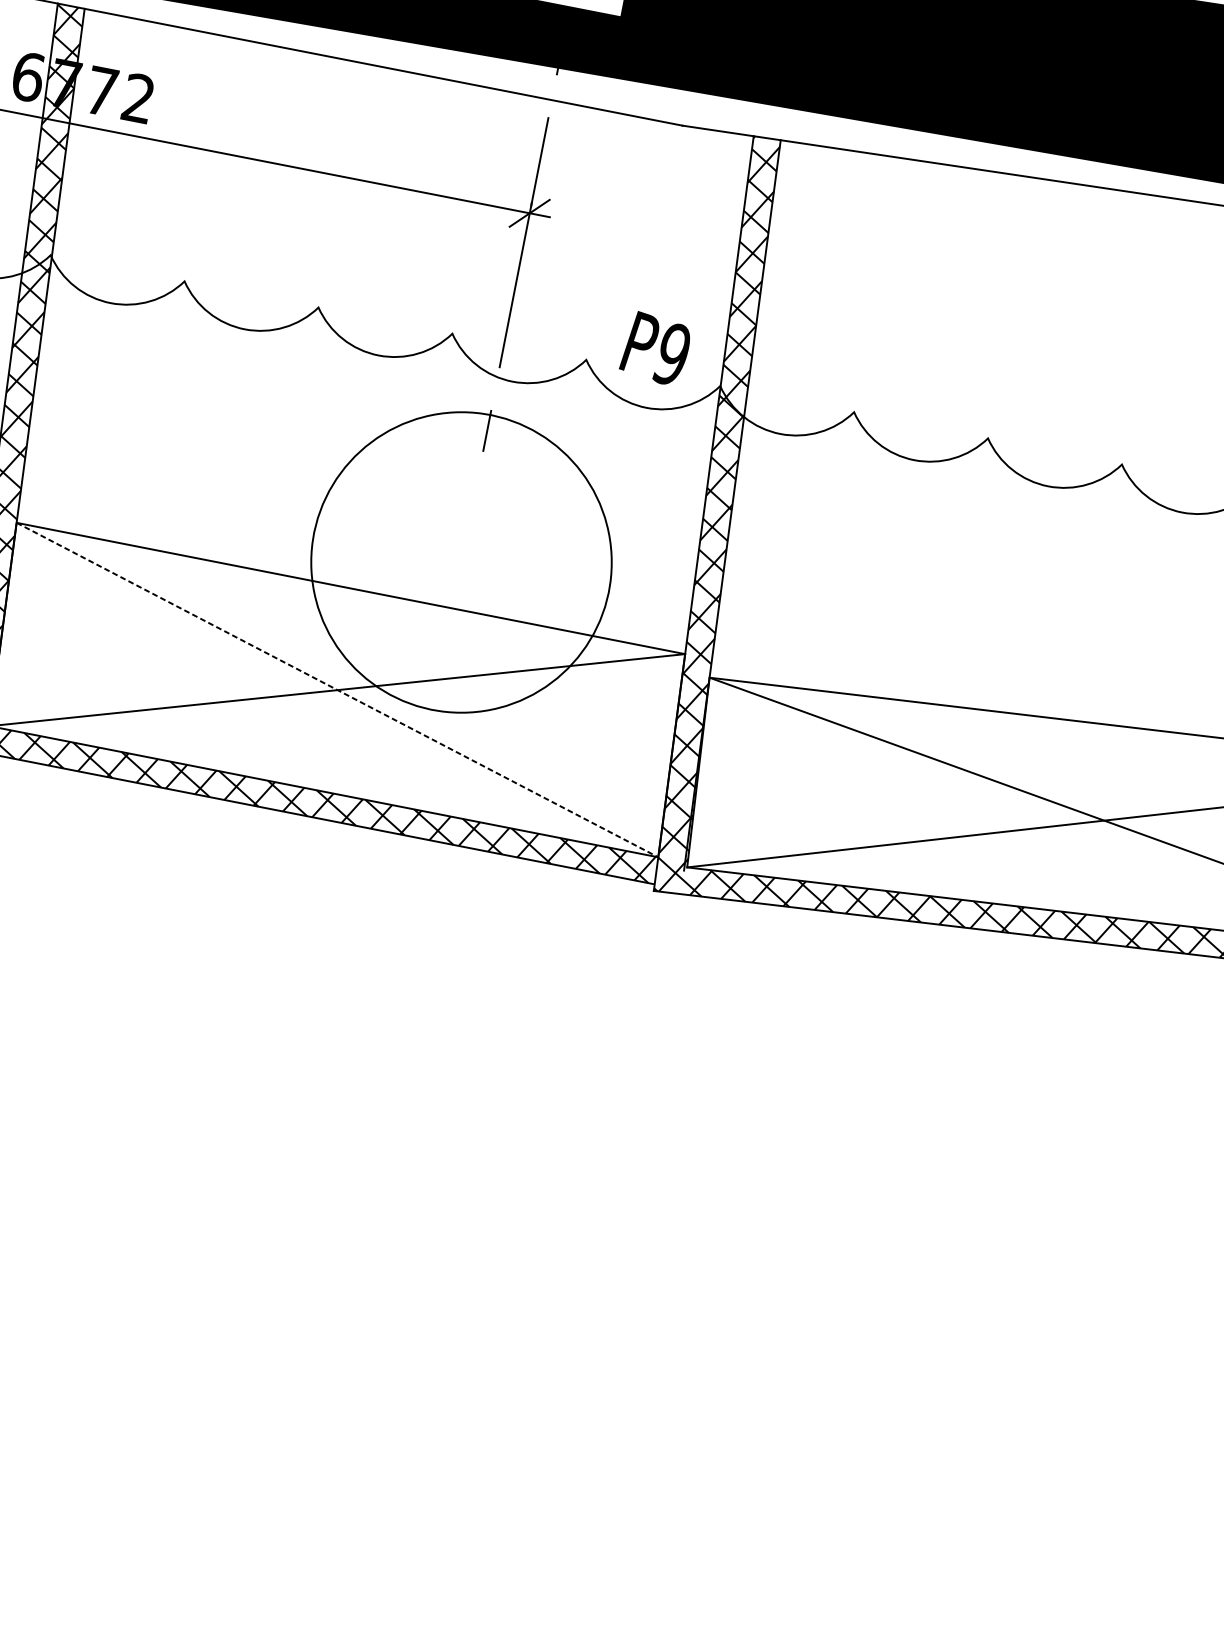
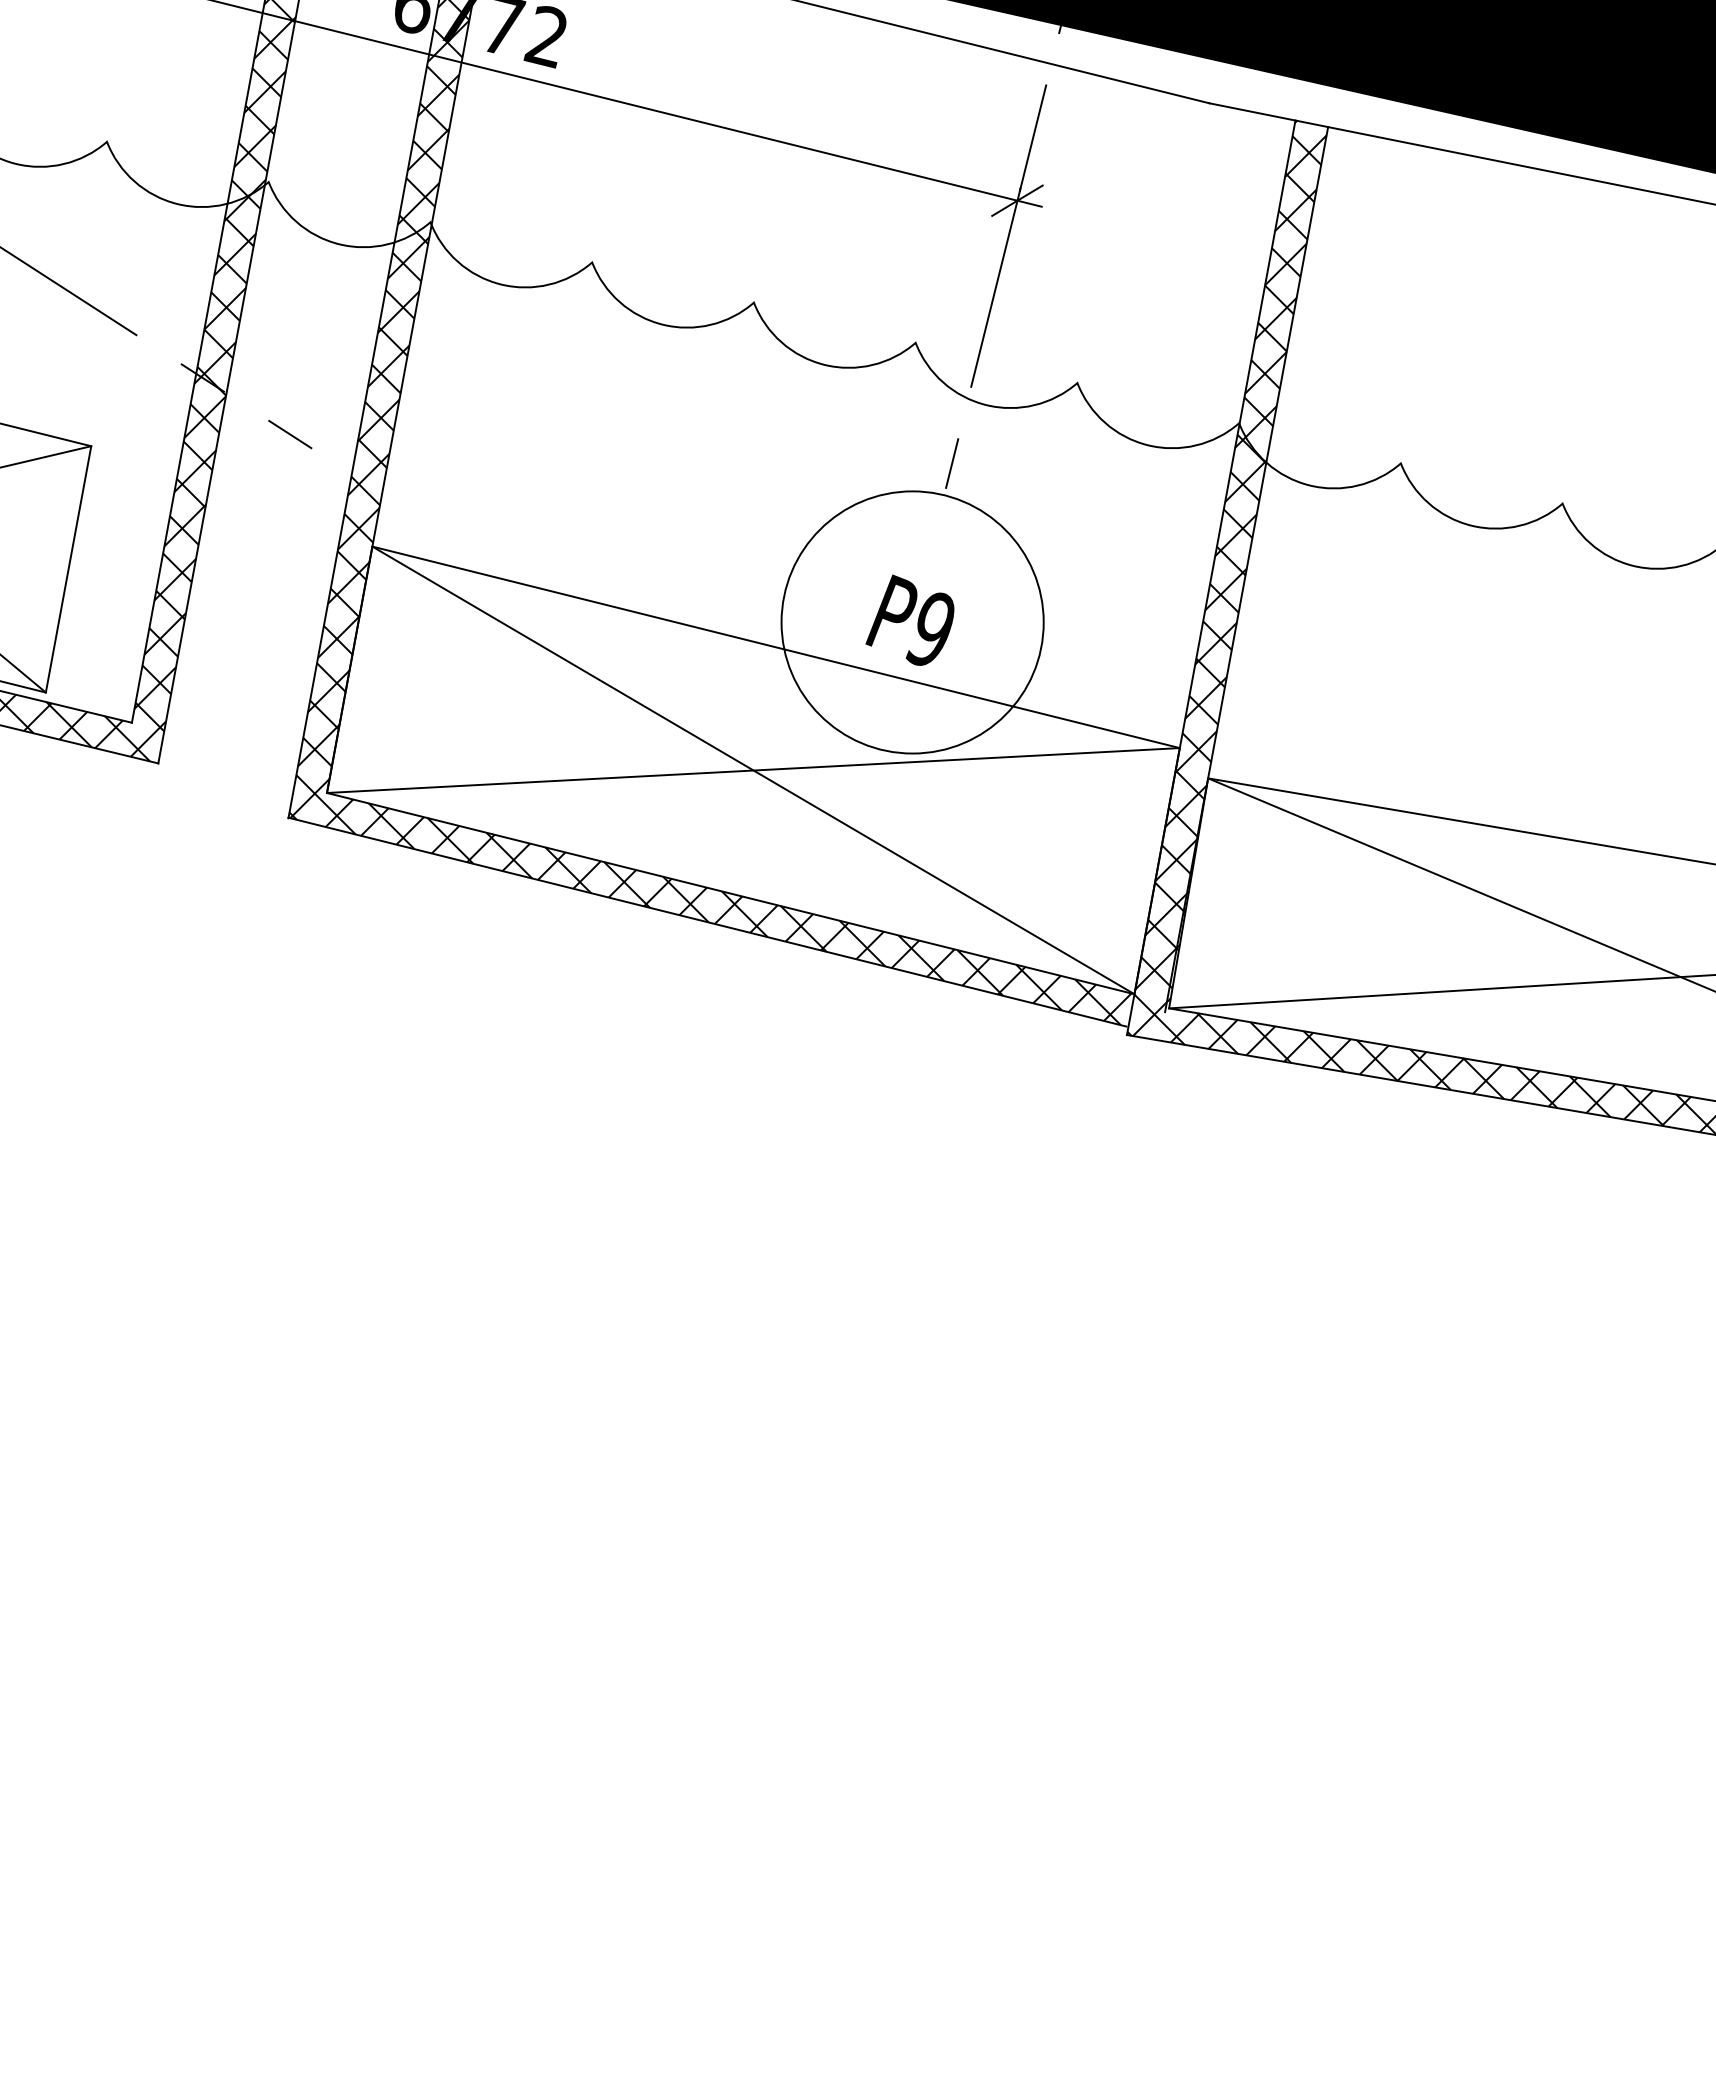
text: (653, 347) -> (909, 619), moved
circle: (461, 562) -> (912, 622), size x0.71
line: (337, 690) -> (753, 770), dashed -> solid

